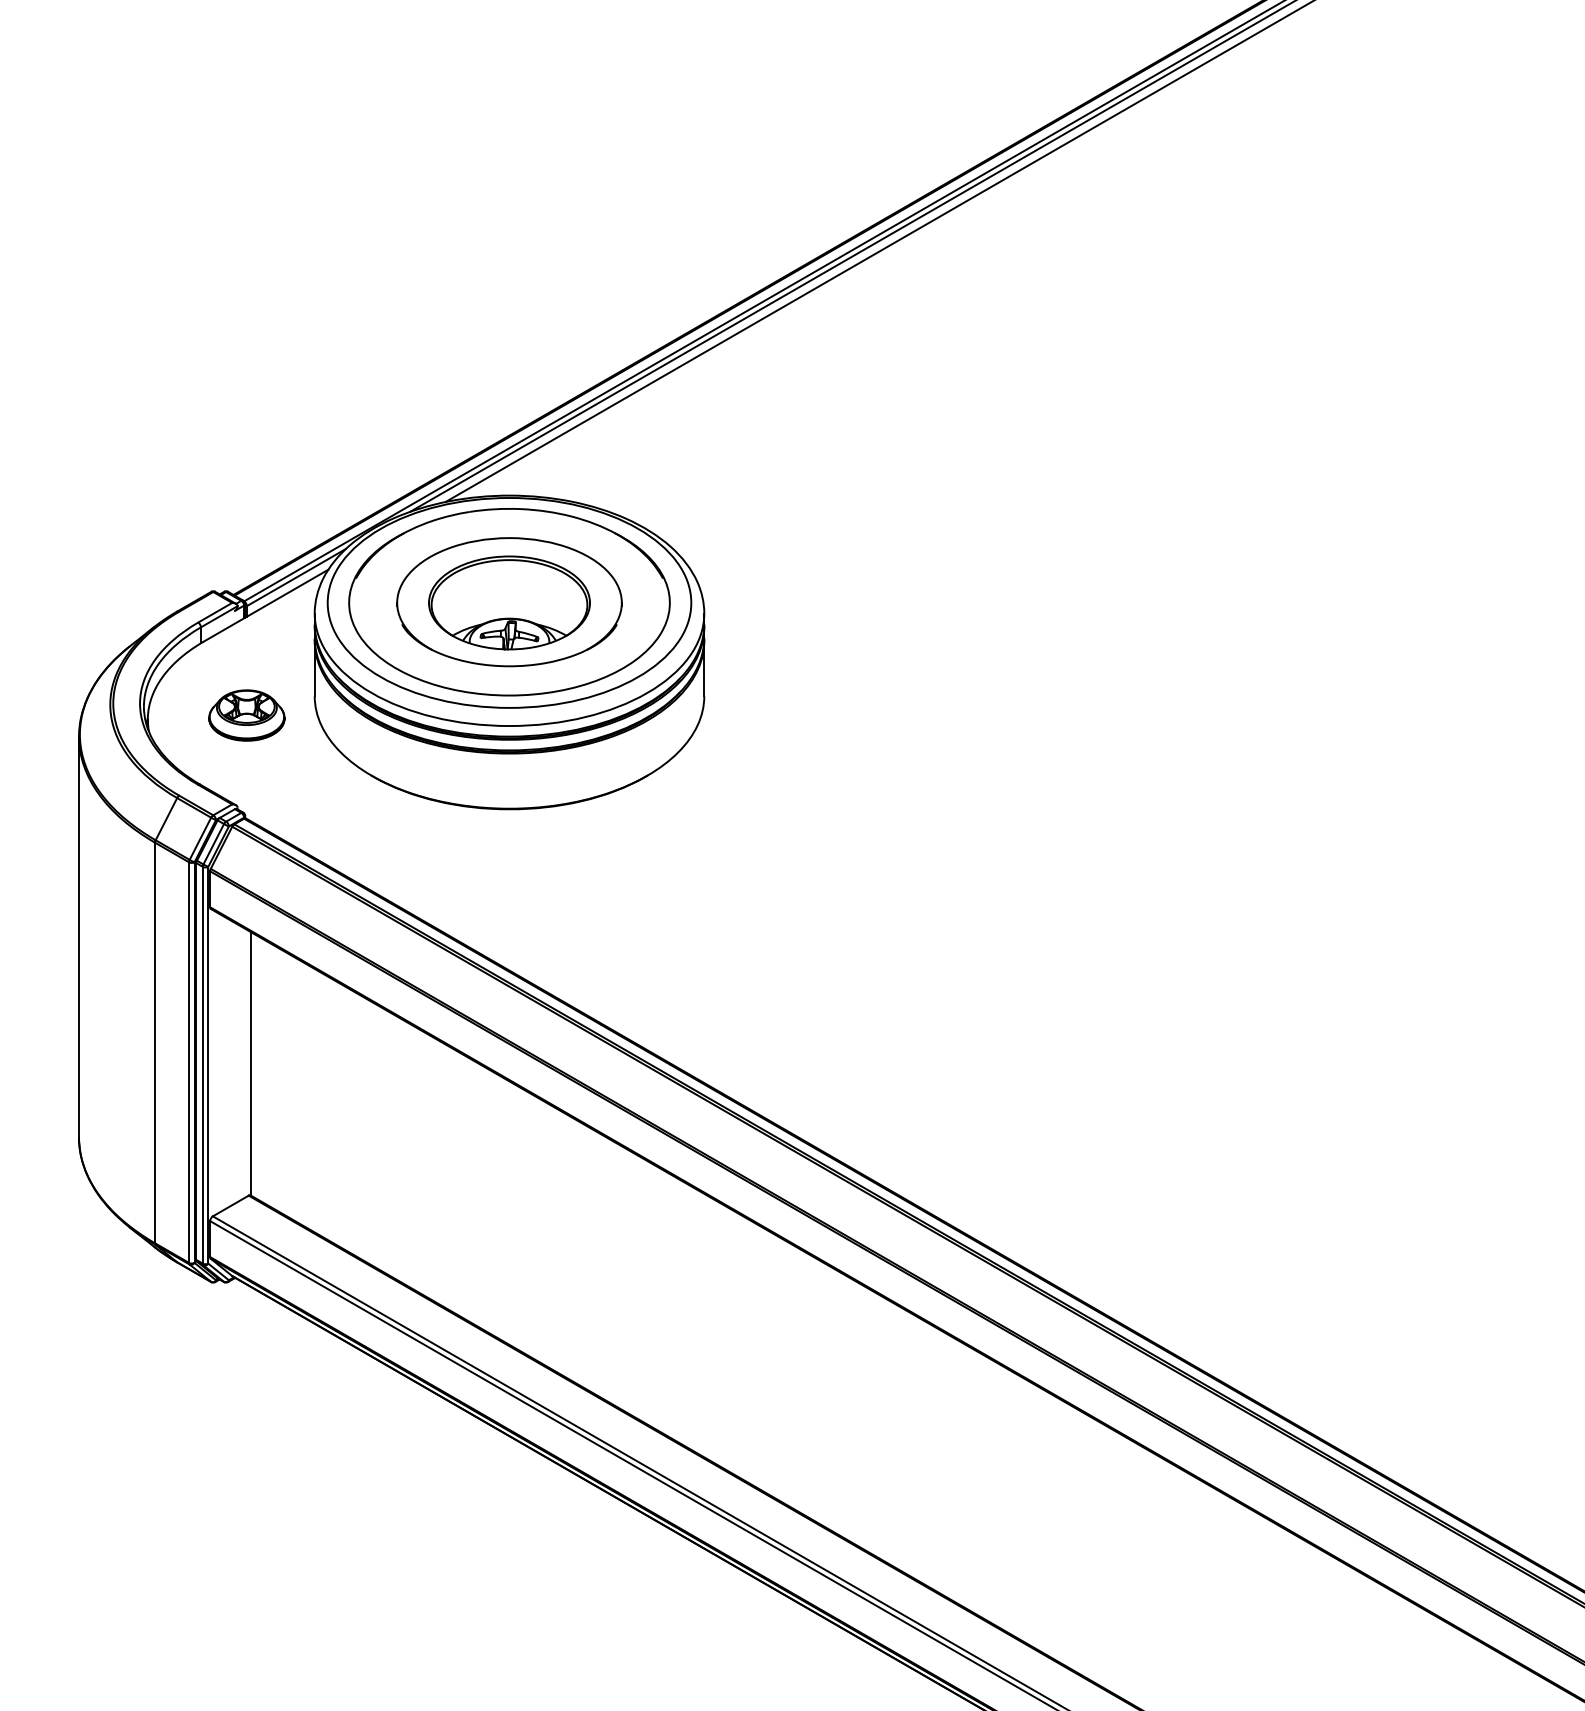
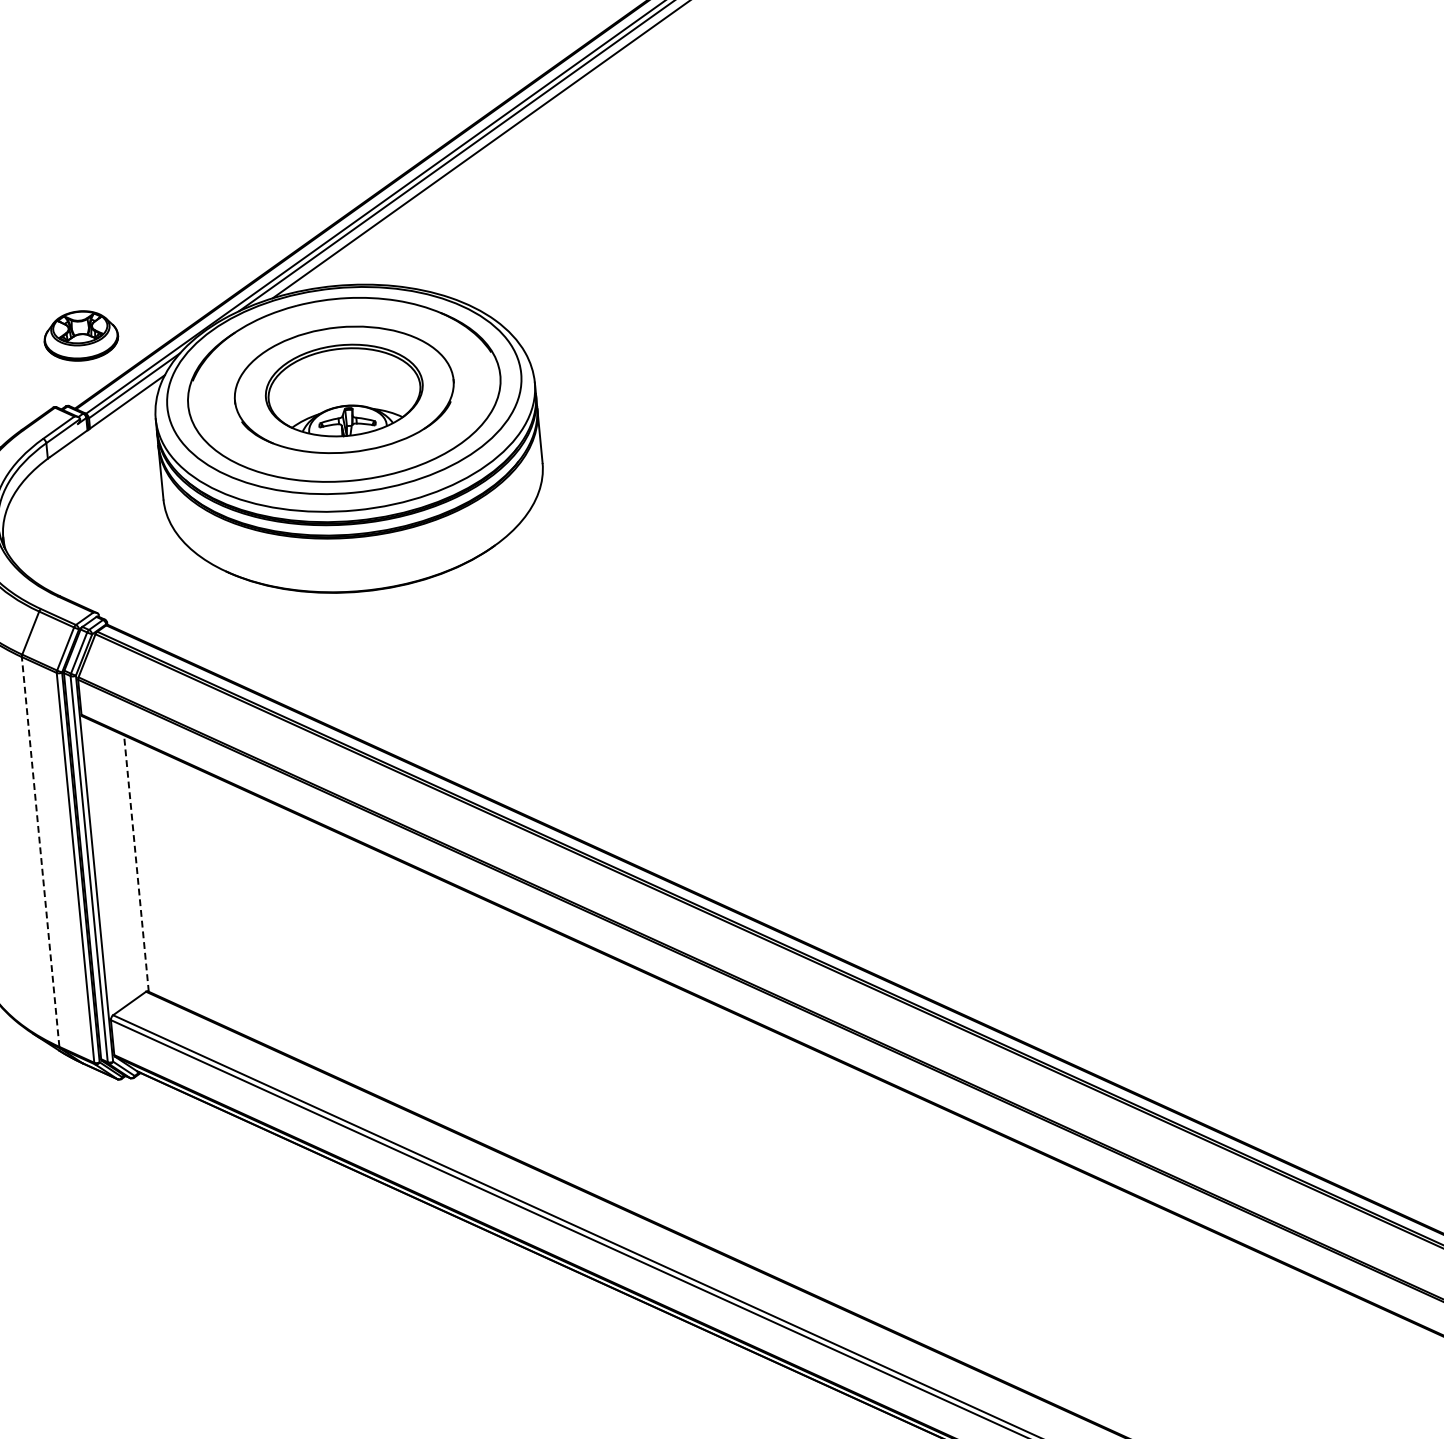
part: (246, 715) -> (80, 335), moved
line: (155, 1042) -> (41, 851), solid -> dashed
line: (251, 1064) -> (136, 863), solid -> dashed

